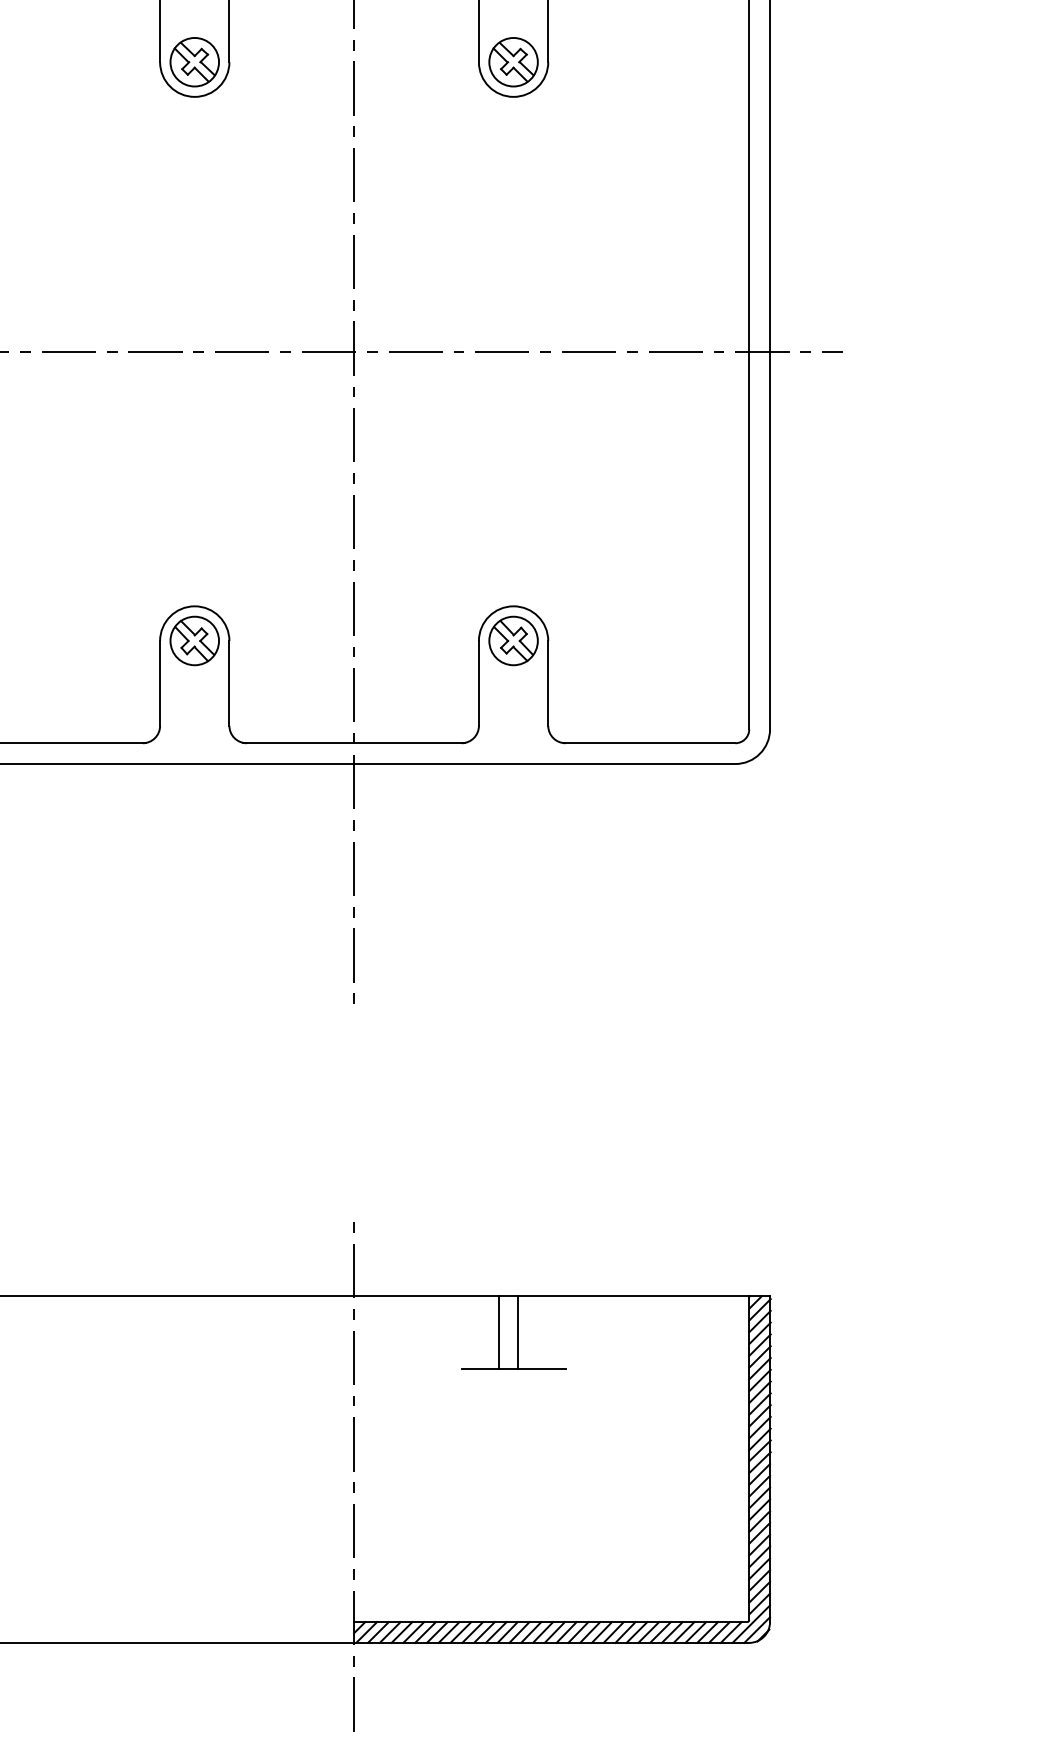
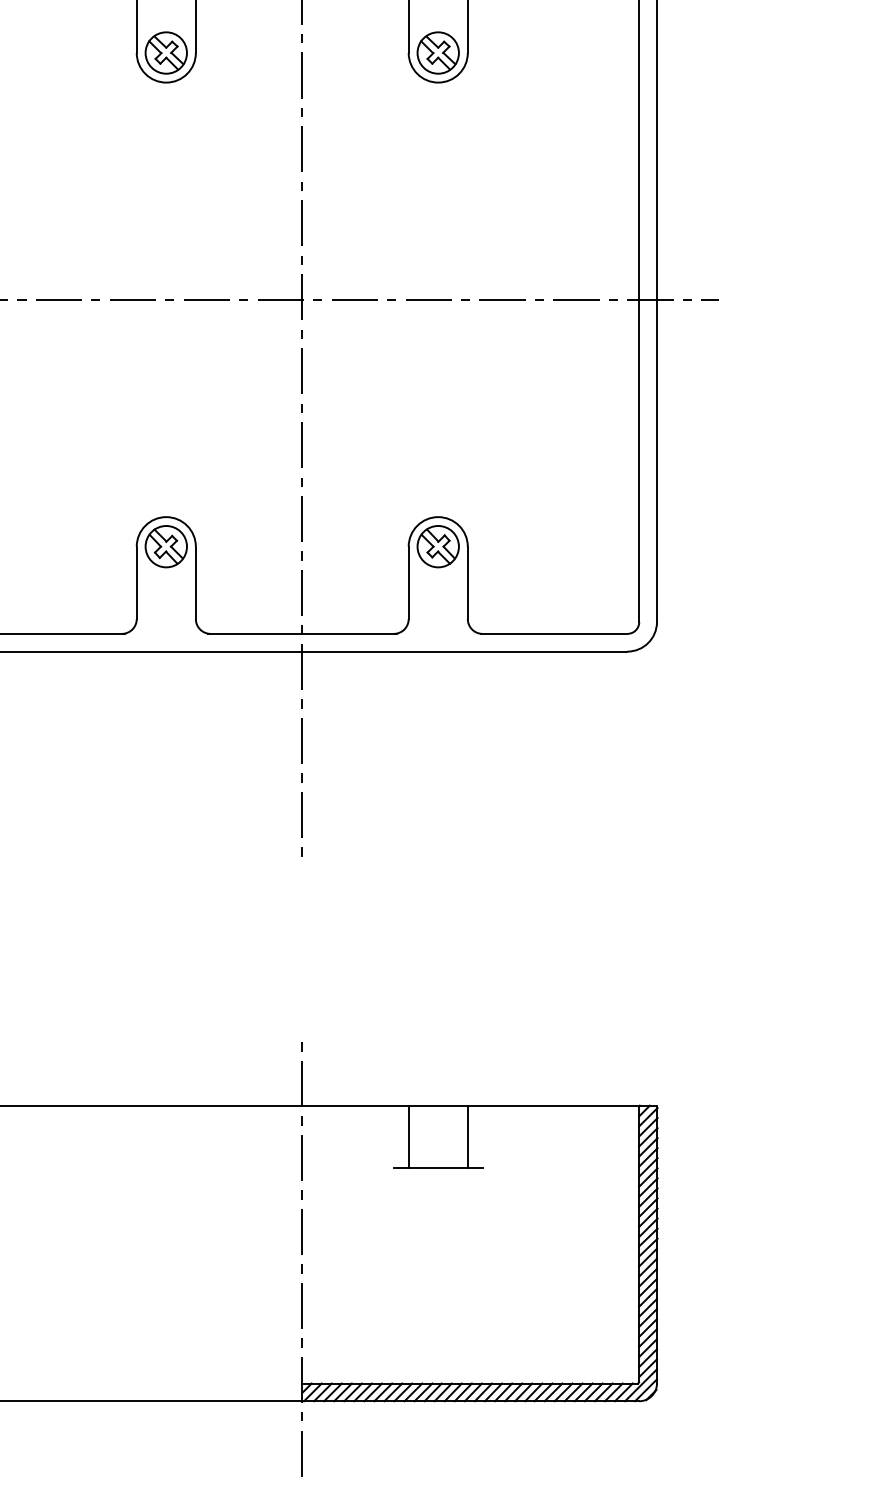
line: (498, 1332) -> (467, 1136), moved
line: (517, 1332) -> (408, 1136), moved

